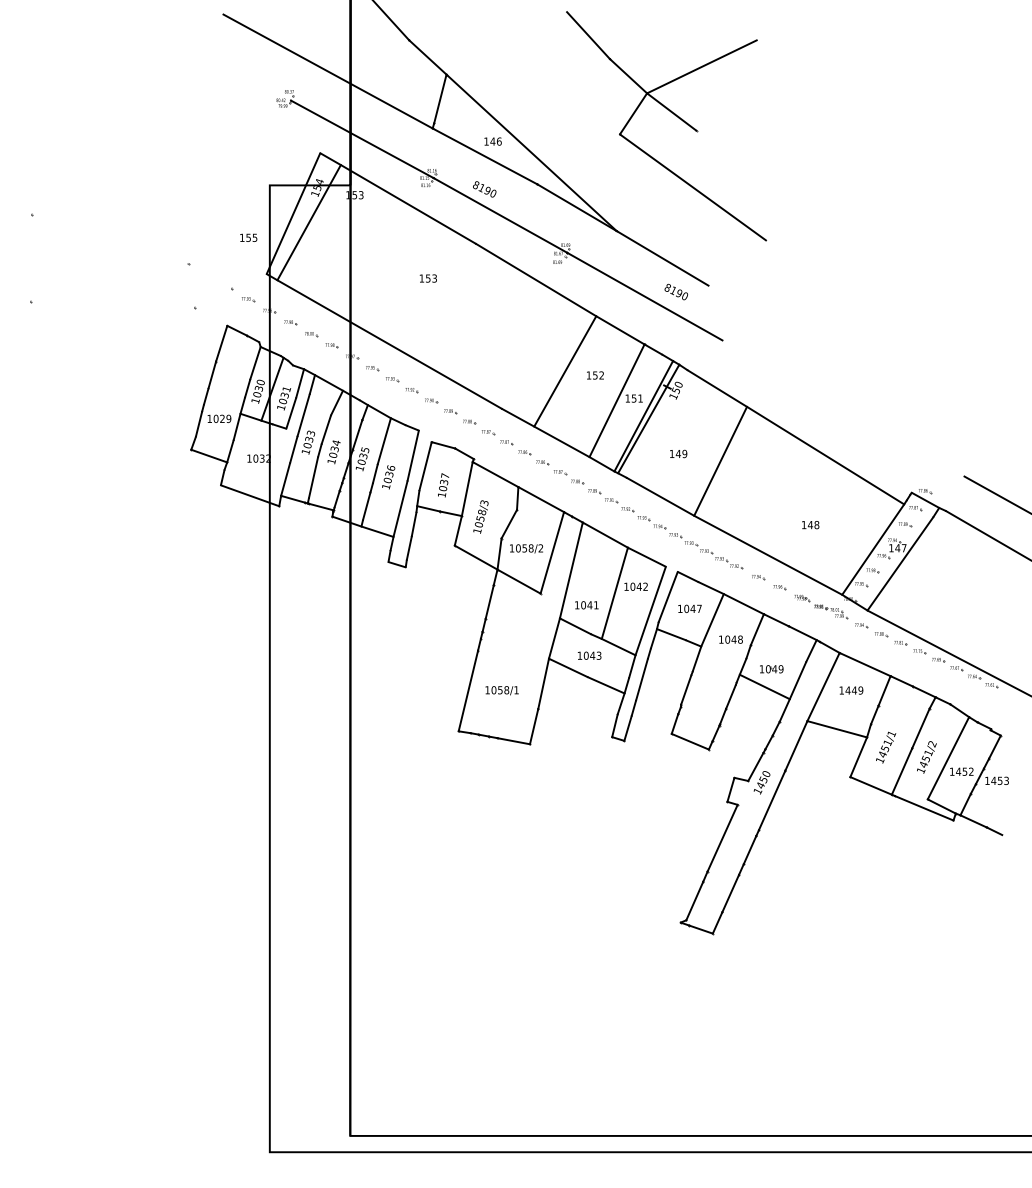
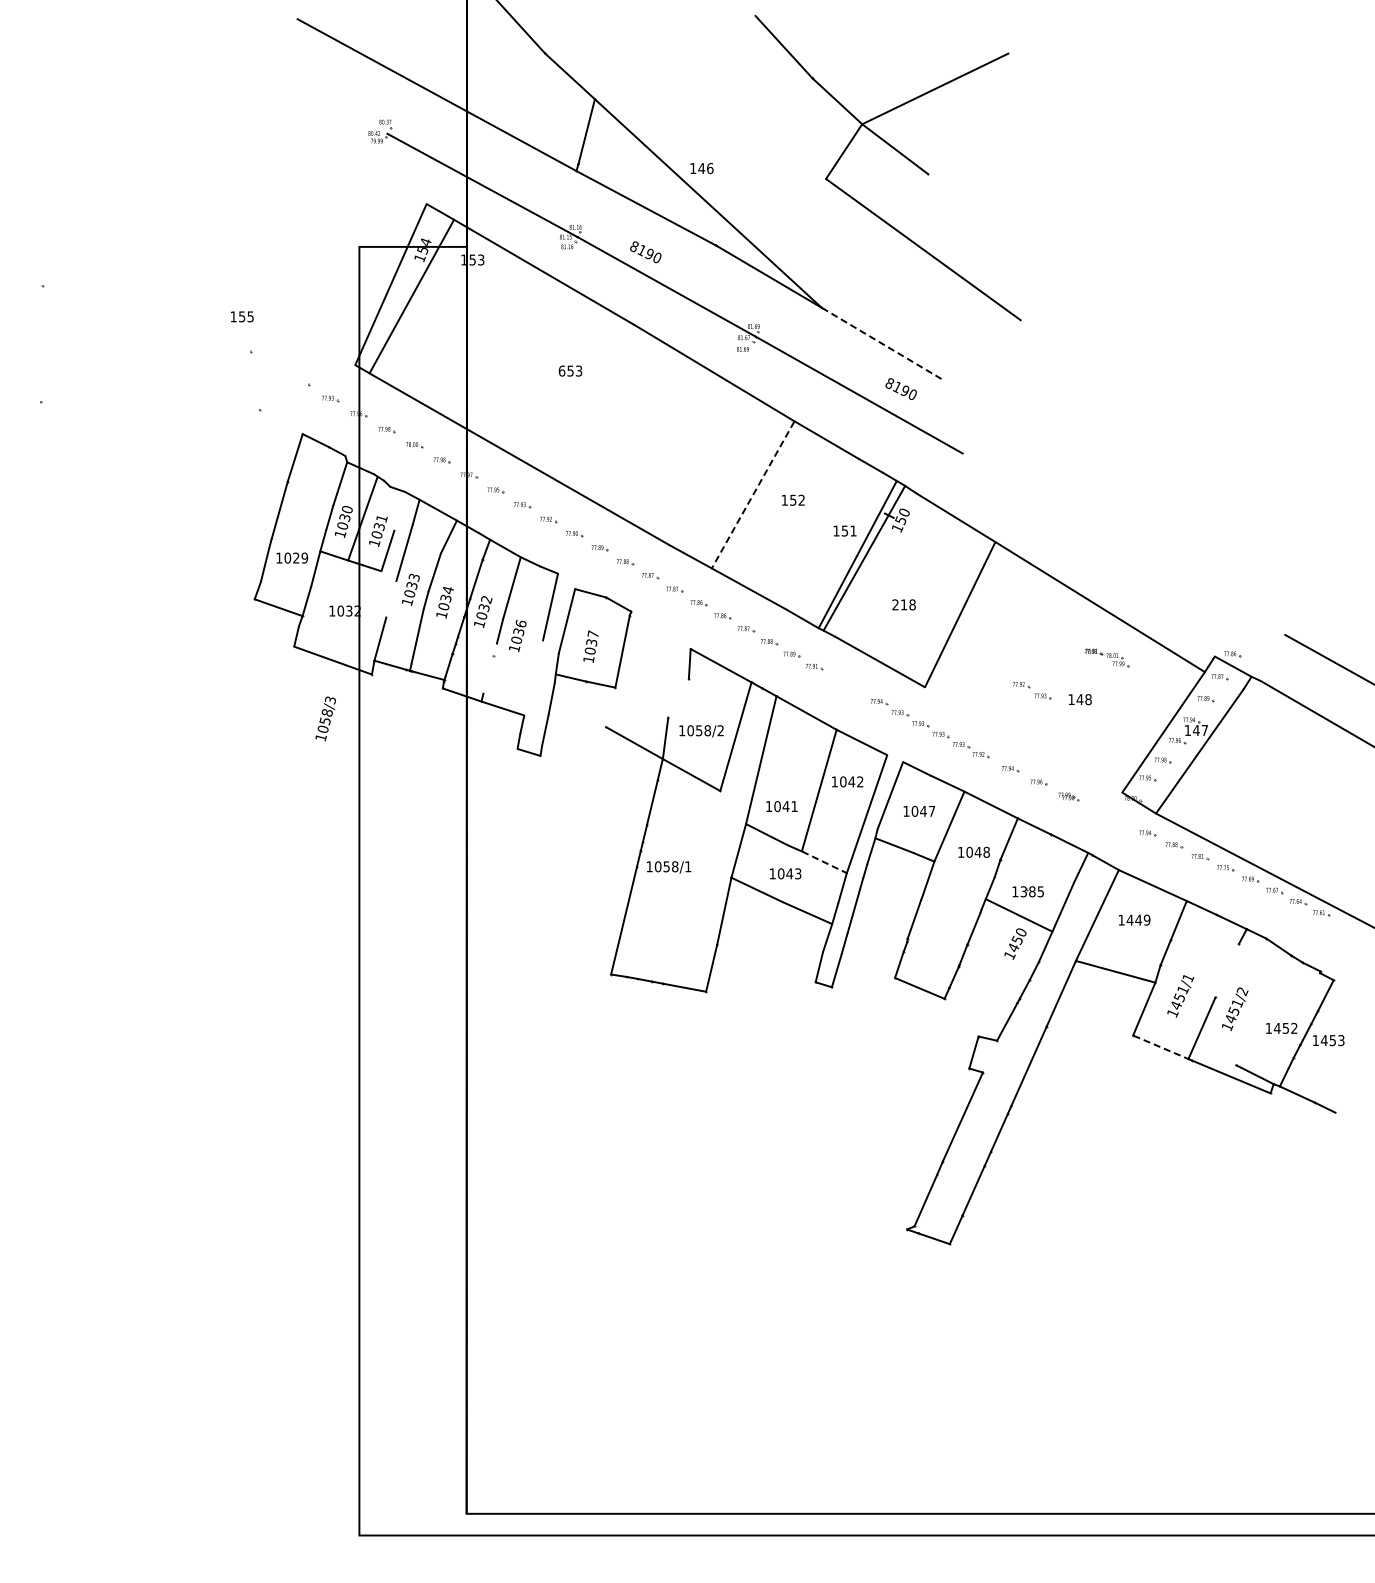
text: (492, 141) -> (701, 168), moved
text: (248, 237) -> (242, 316), moved
line: (663, 258) -> (883, 344), solid -> dashed
text: (421, 278) -> (561, 370), 153 -> 653
line: (565, 371) -> (753, 494), solid -> dashed
line: (299, 383) -> (399, 510), removed
line: (616, 400) -> (821, 533), removed
line: (293, 449) -> (391, 598), removed
text: (365, 450) -> (486, 600), 1035 -> 1032
text: (678, 453) -> (903, 604), 149 -> 218
line: (495, 473) -> (660, 631), removed
line: (367, 501) -> (489, 668), removed
line: (400, 509) -> (533, 678), removed
part: (636, 513) -> (1032, 690), moved
text: (480, 516) -> (325, 718), moved
line: (509, 524) -> (678, 698), removed
line: (458, 530) -> (610, 707), removed
line: (768, 554) -> (1023, 739), removed
part: (831, 611) -> (1107, 657), moved
line: (618, 647) -> (824, 862), solid -> dashed
text: (774, 669) -> (1032, 891), 1049 -> 1385
text: (502, 690) -> (669, 867), moved
line: (920, 728) -> (1226, 970), removed
line: (948, 757) -> (1263, 1009), removed
text: (762, 782) -> (1015, 943), moved
line: (870, 786) -> (1160, 1047), solid -> dashed

